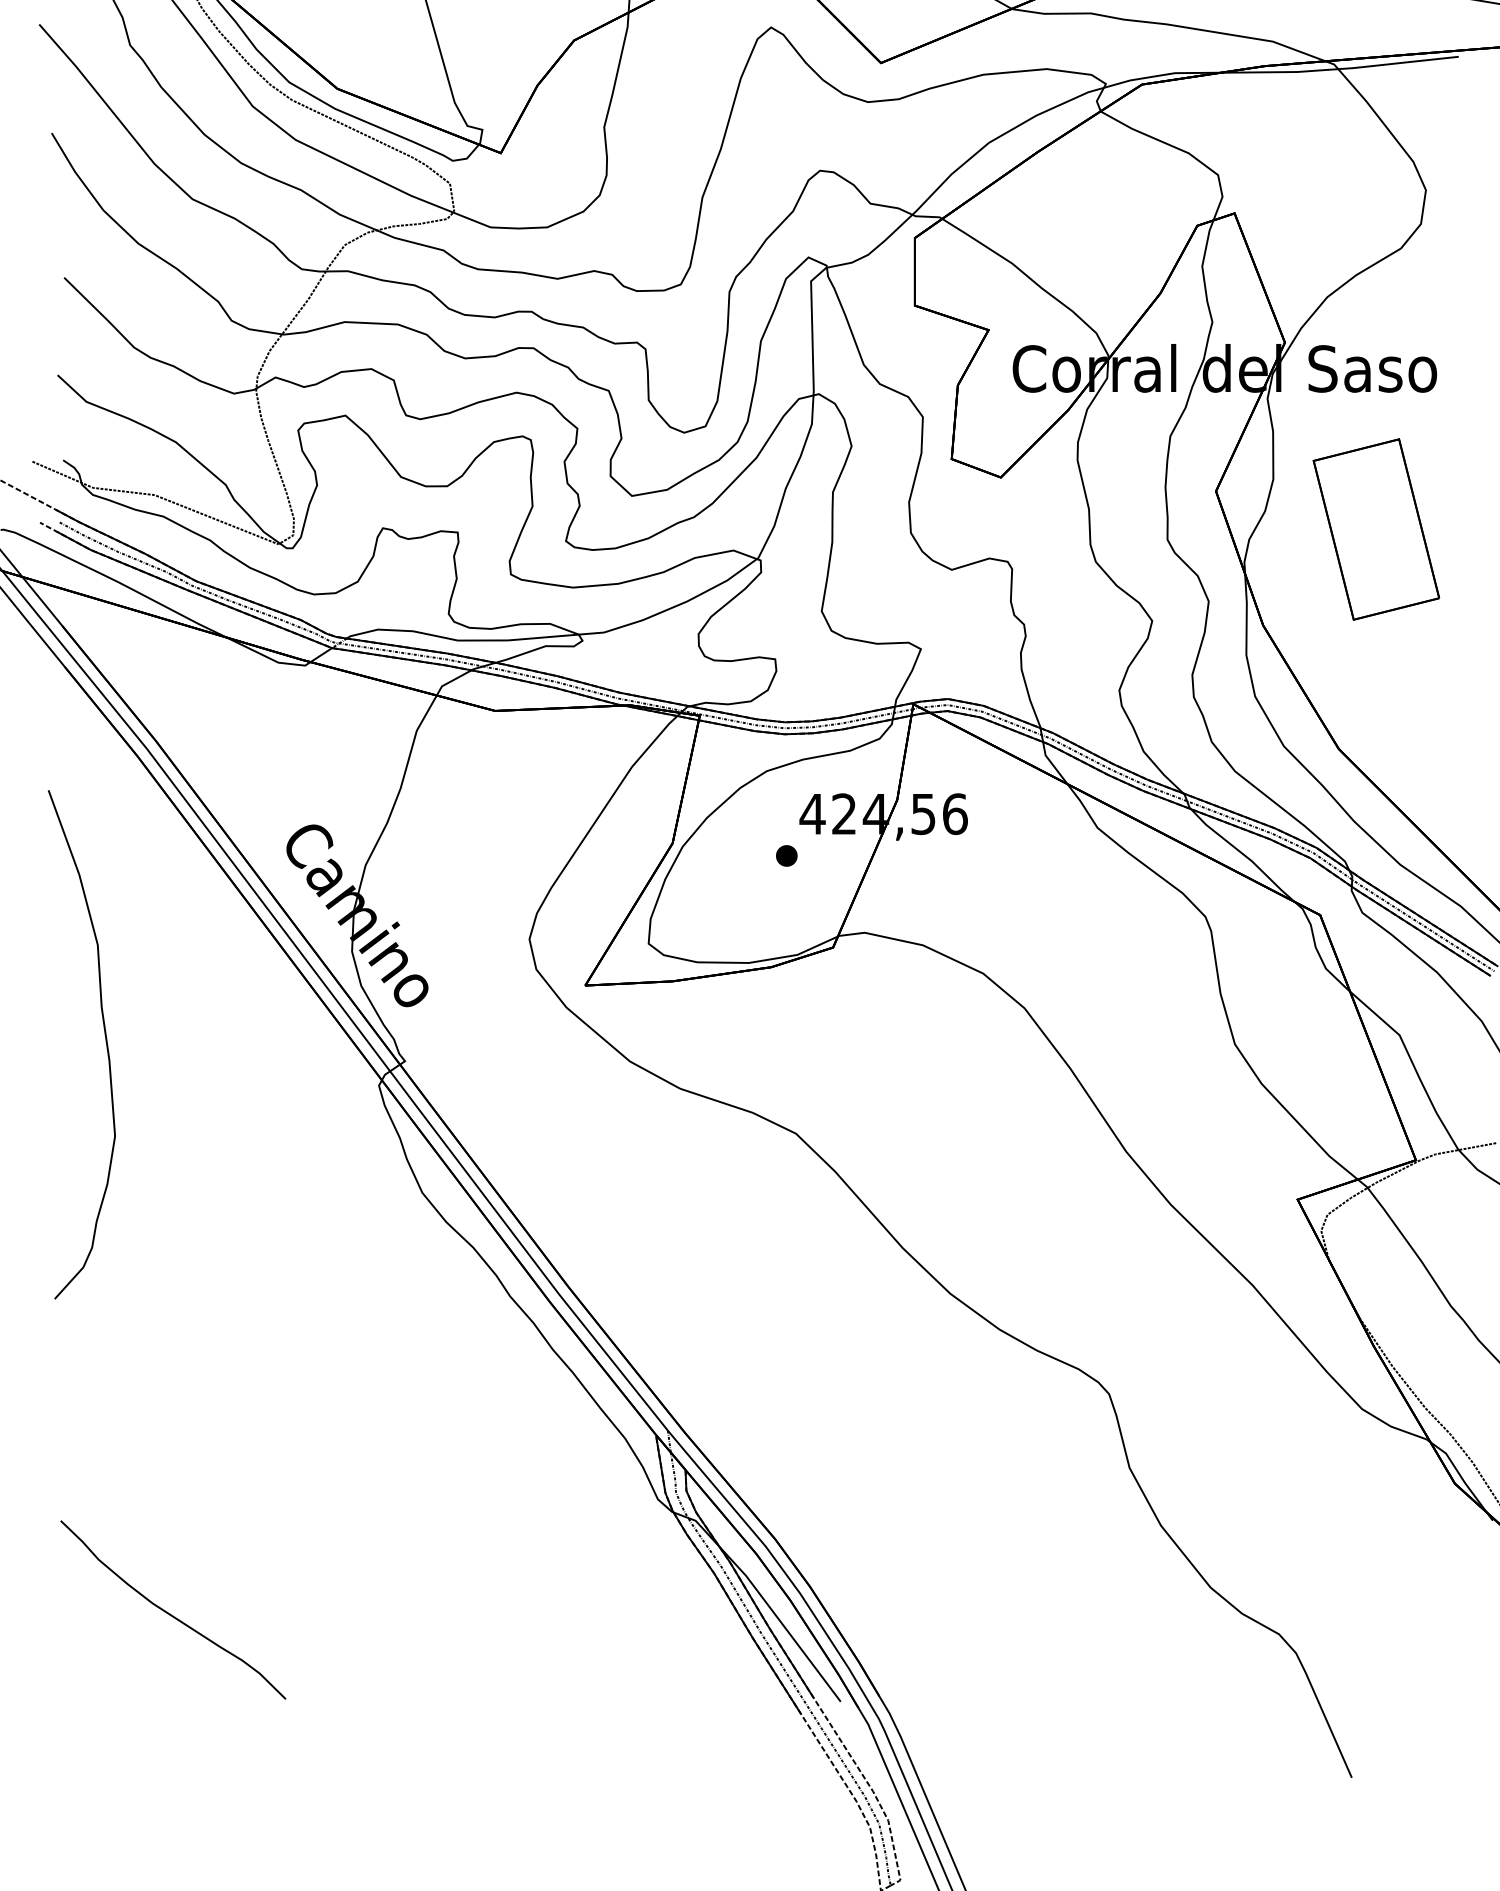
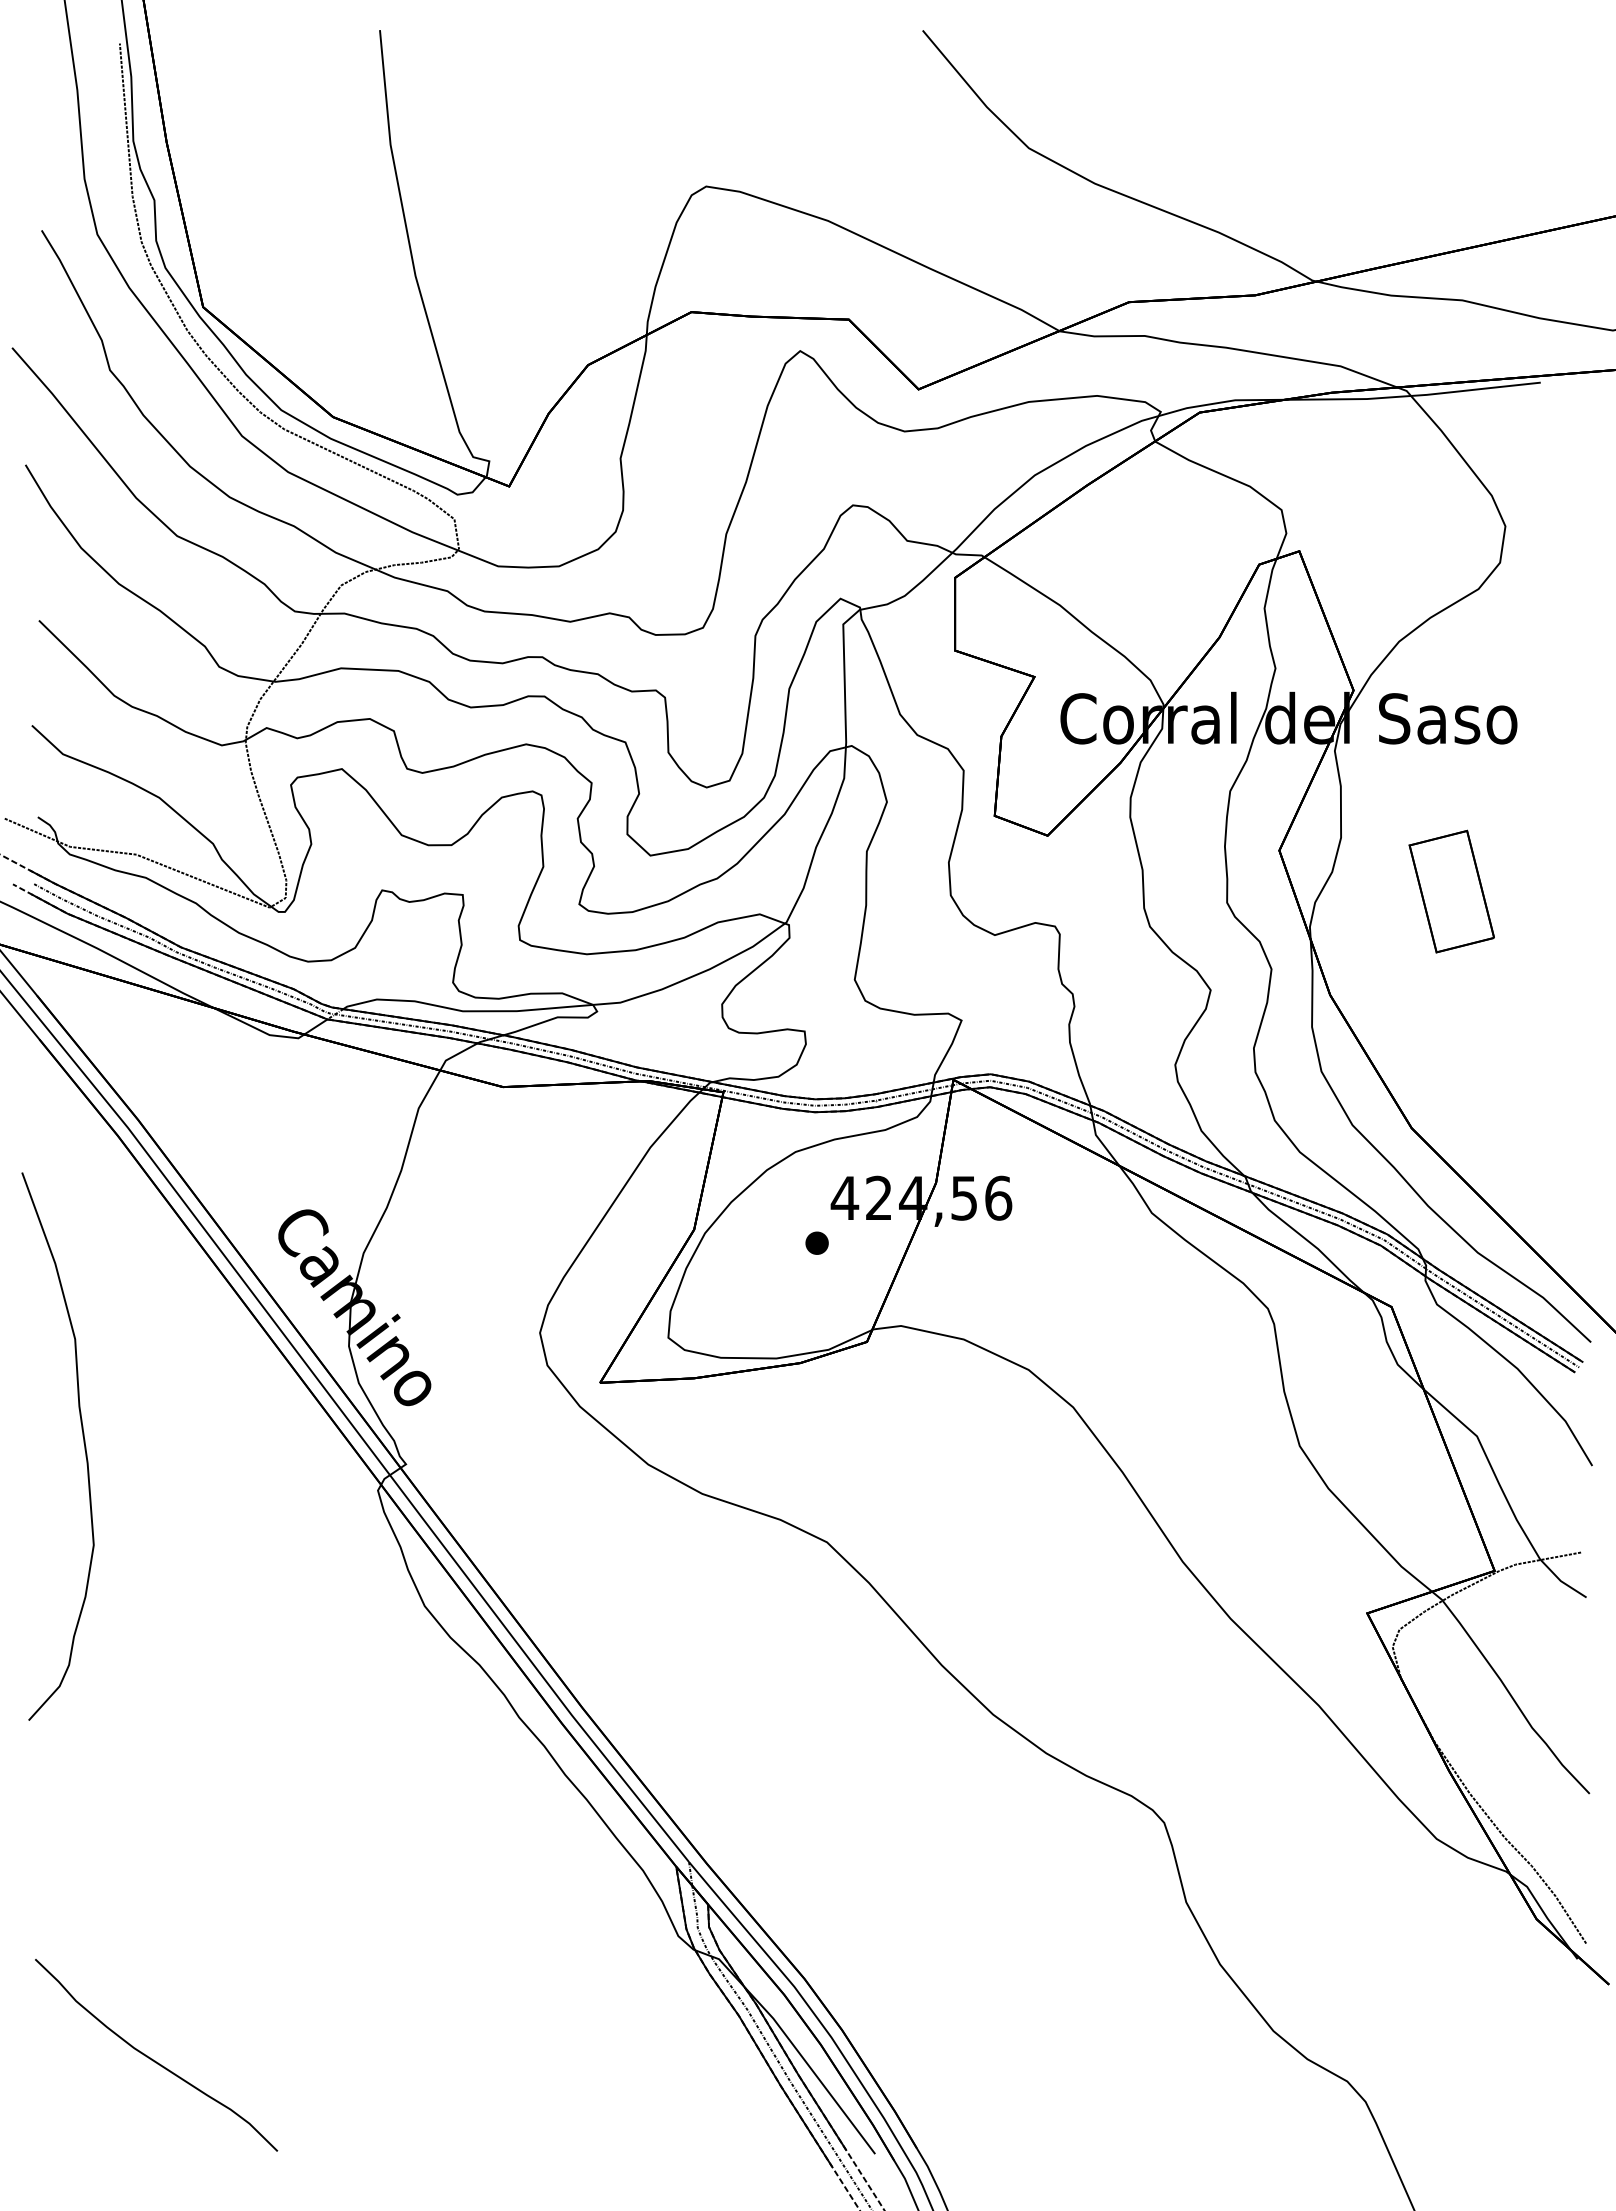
part: (1375, 529) -> (1451, 891), size x0.62

